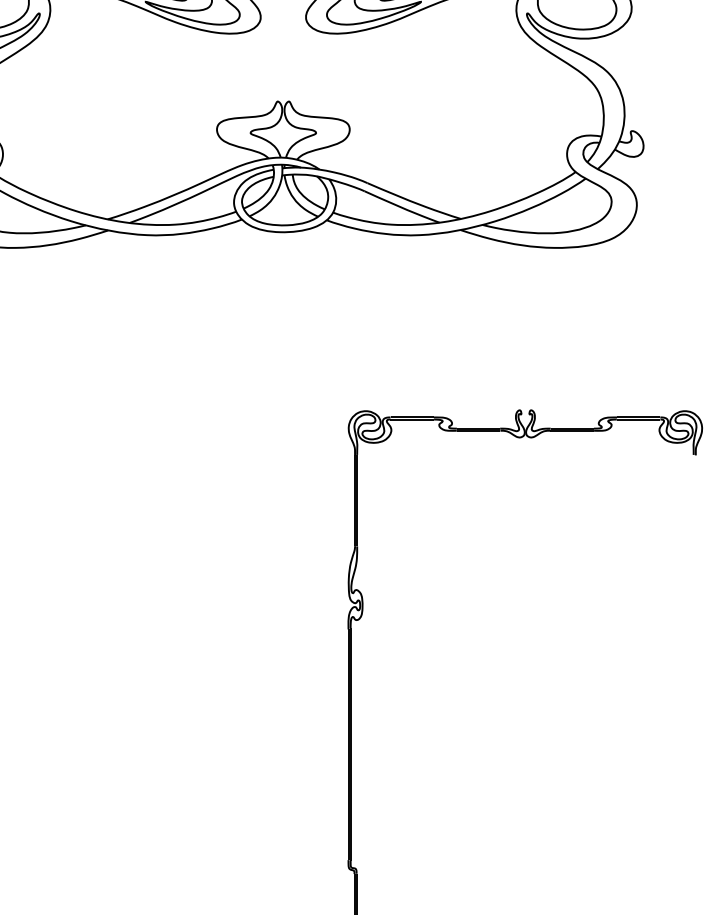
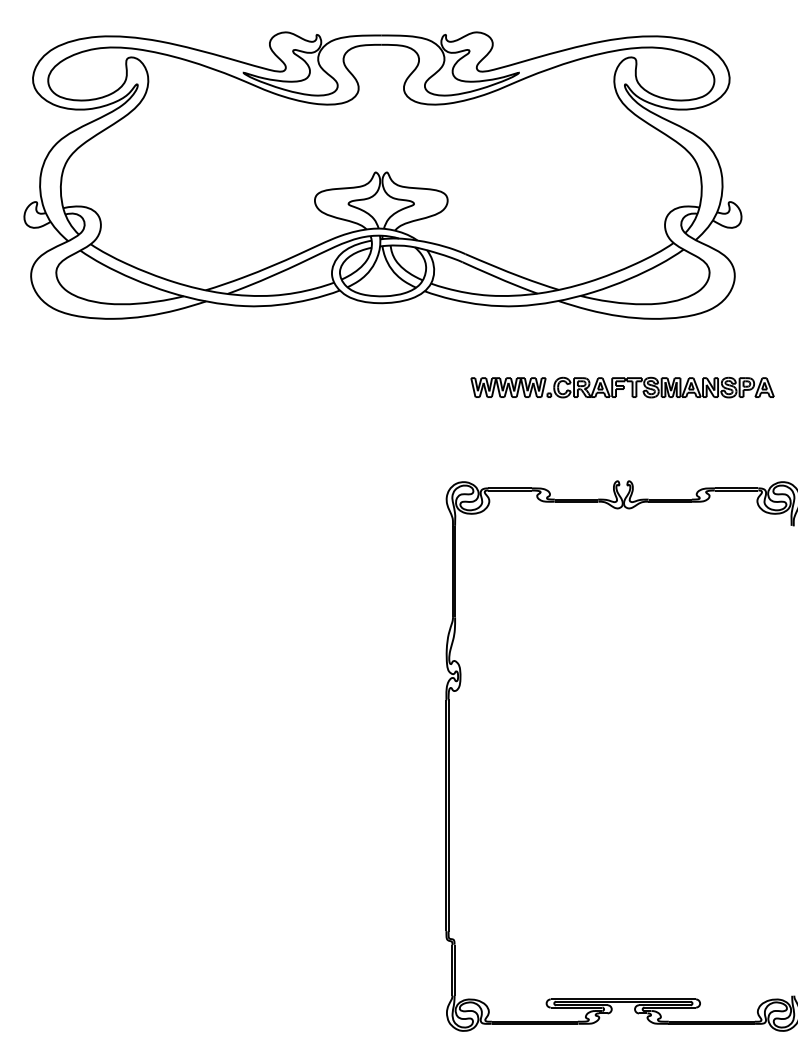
part: (524, 316) -> (622, 387), added

